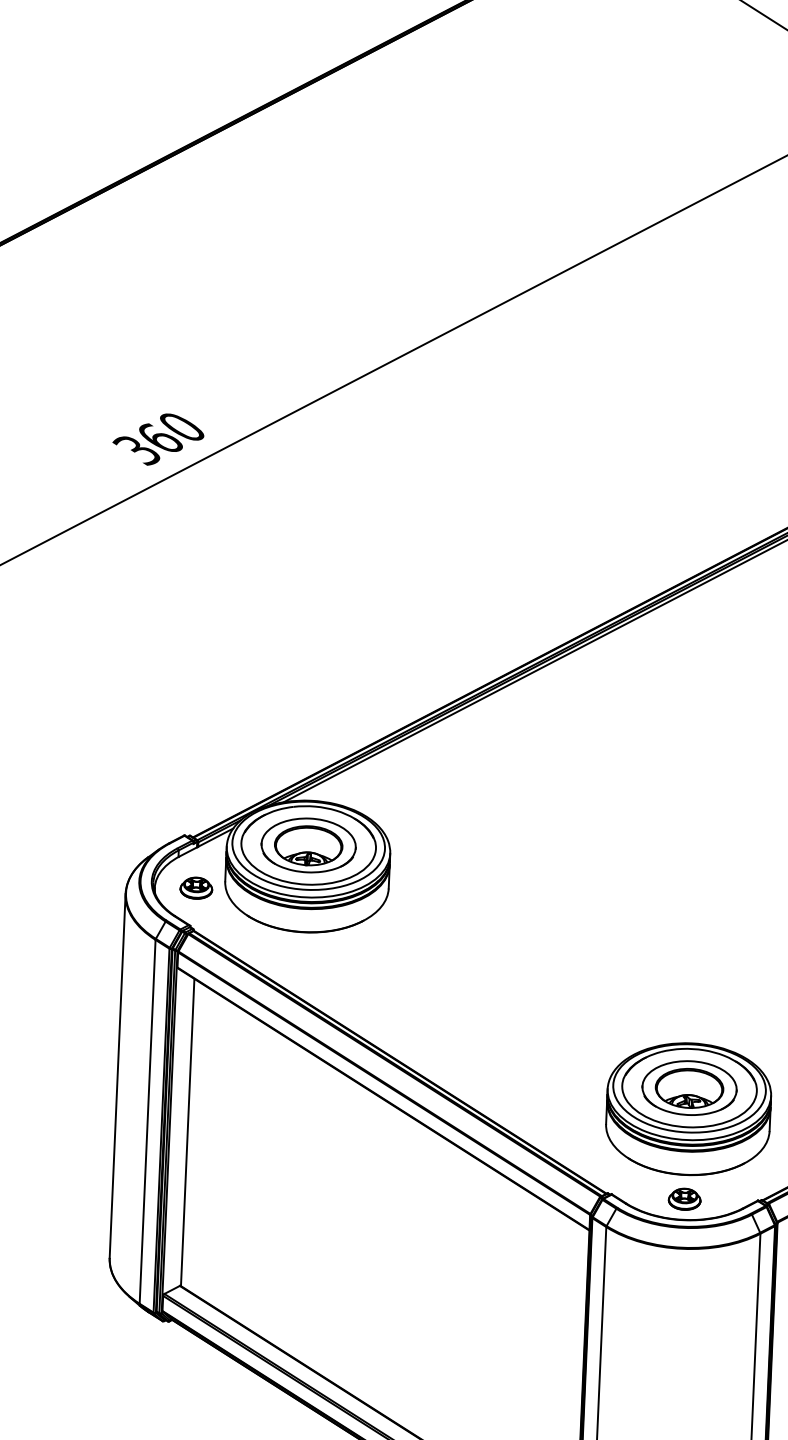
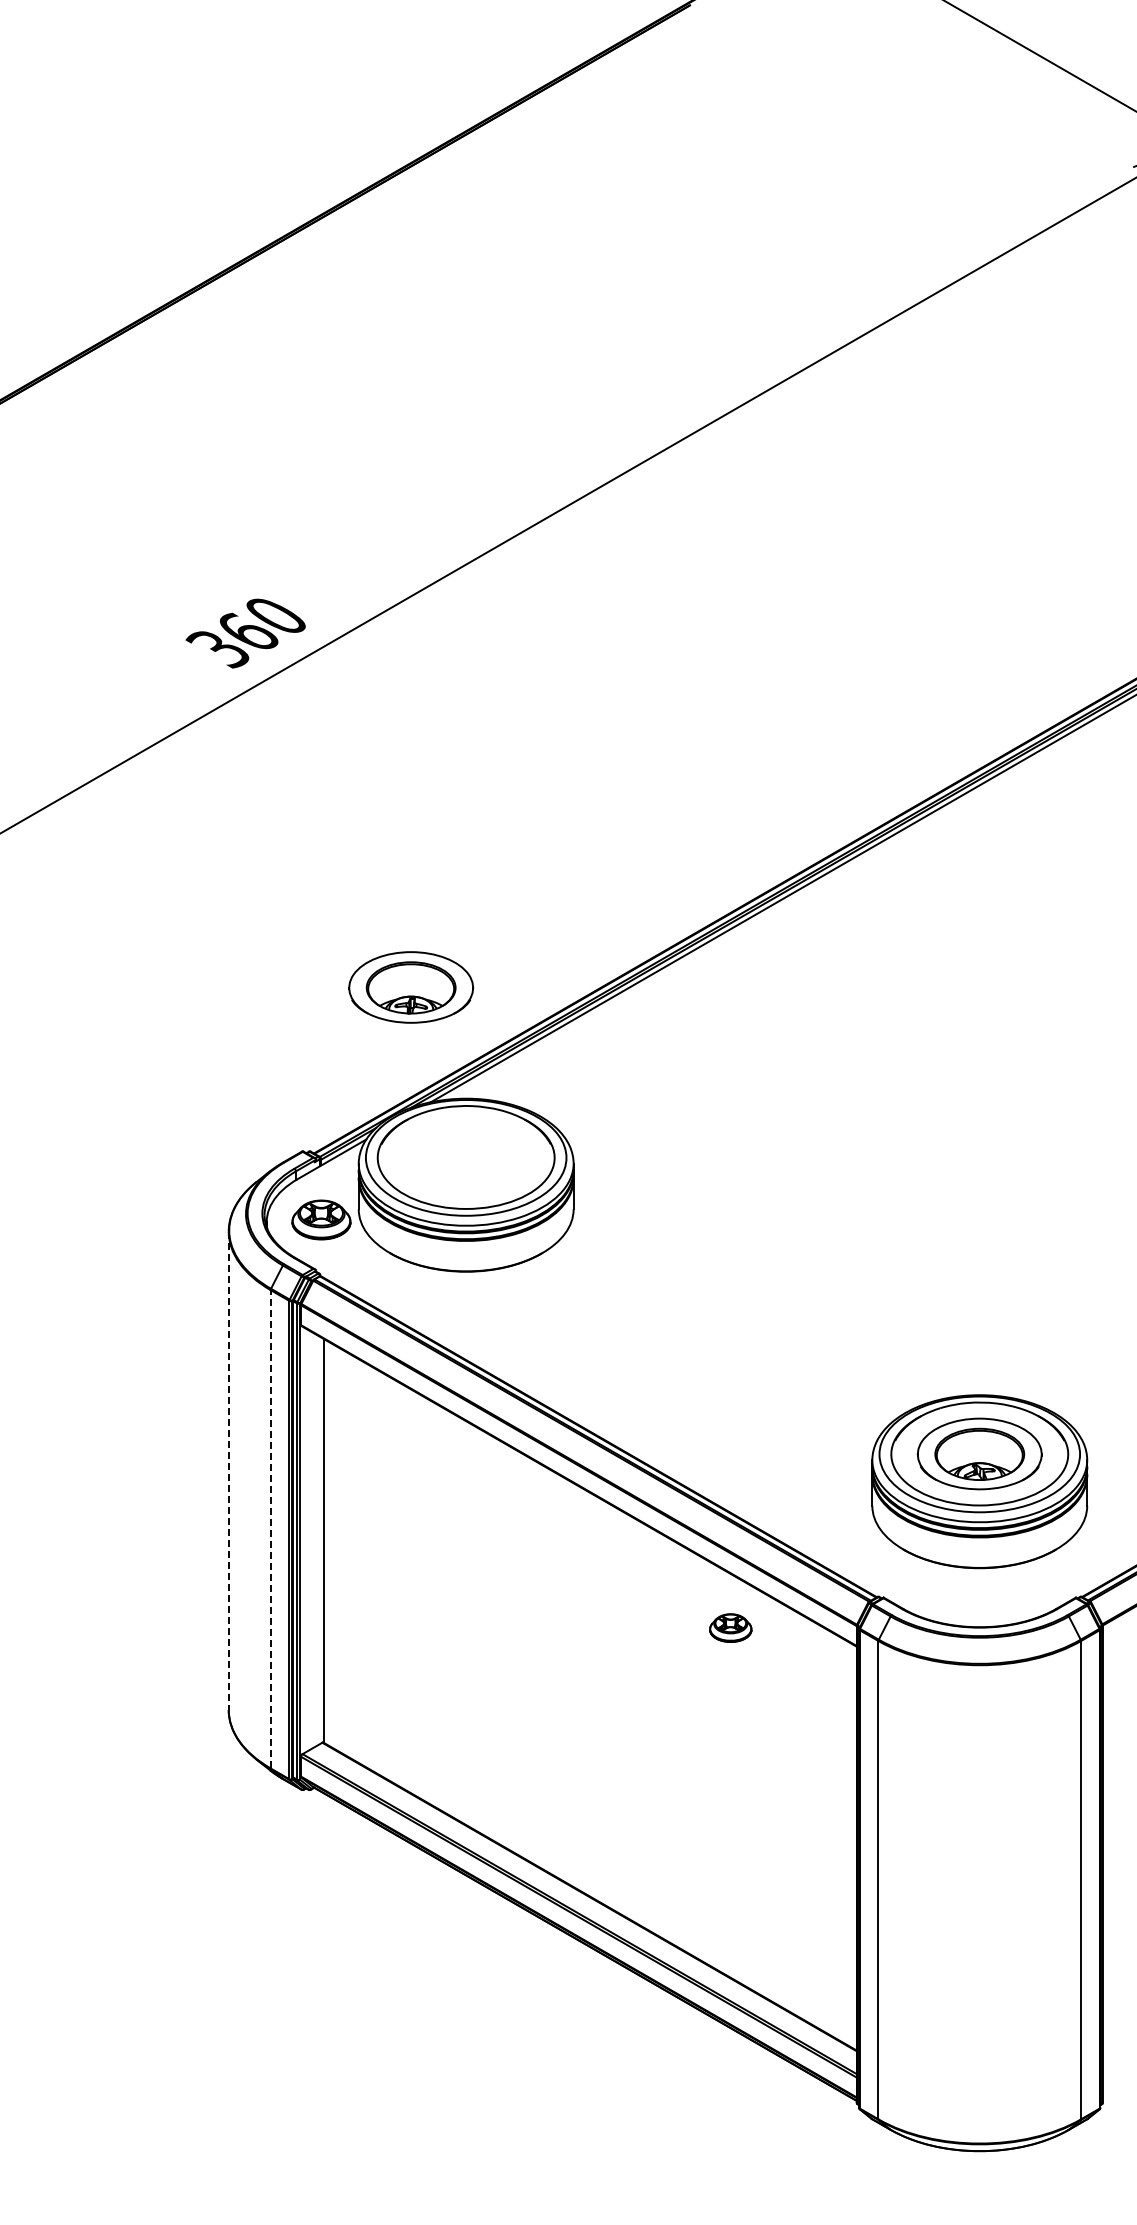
part: (308, 845) -> (411, 987), moved
part: (195, 887) -> (320, 1219), size x1.4
line: (117, 1076) -> (228, 1471), solid -> dashed
line: (147, 1121) -> (270, 1528), solid -> dashed
part: (684, 1198) -> (730, 1627), moved

